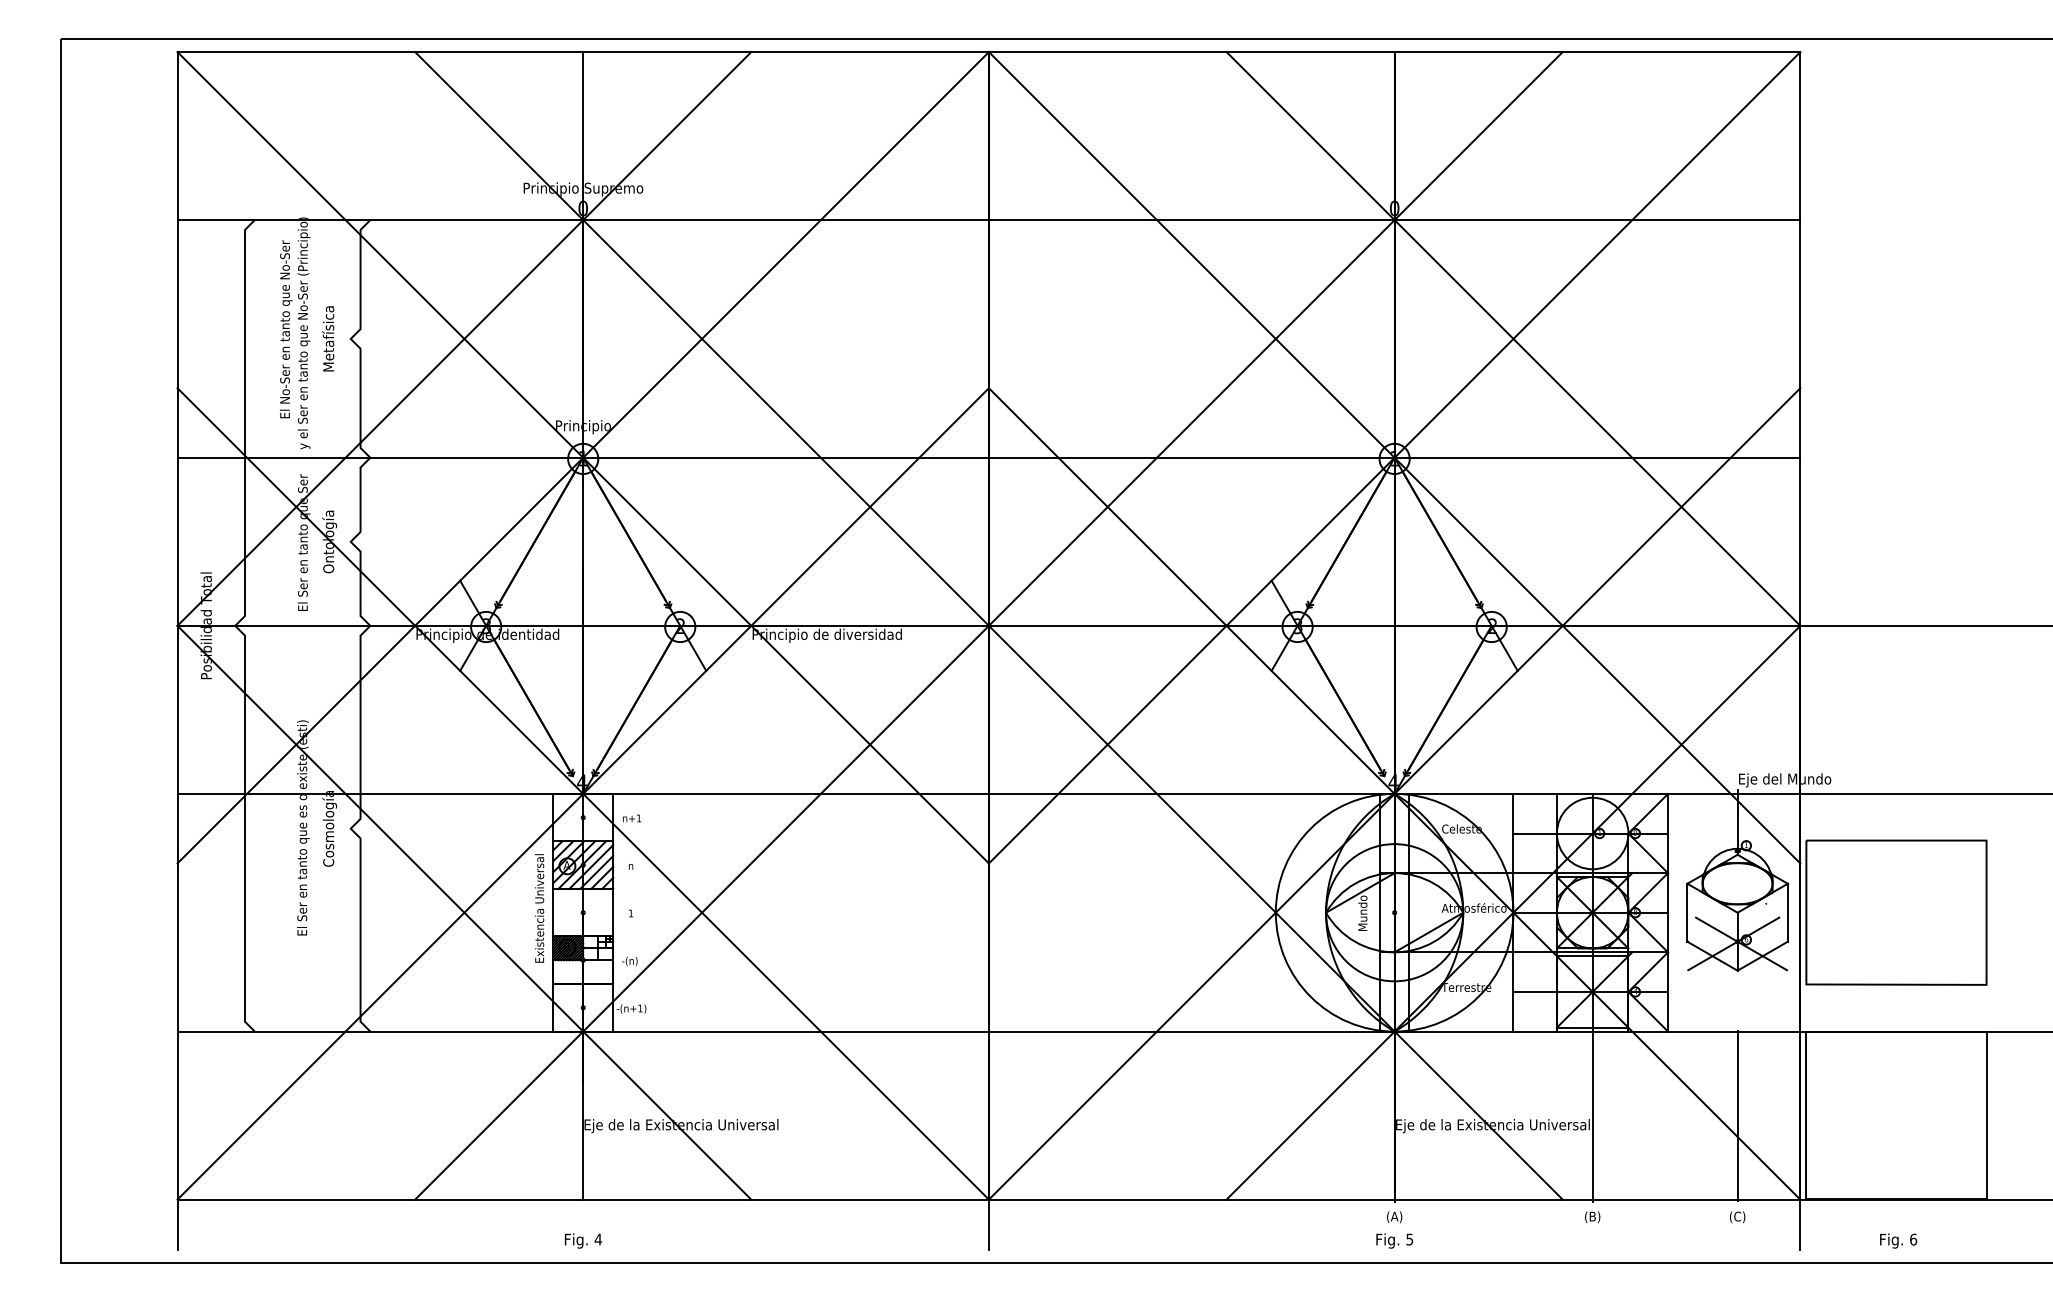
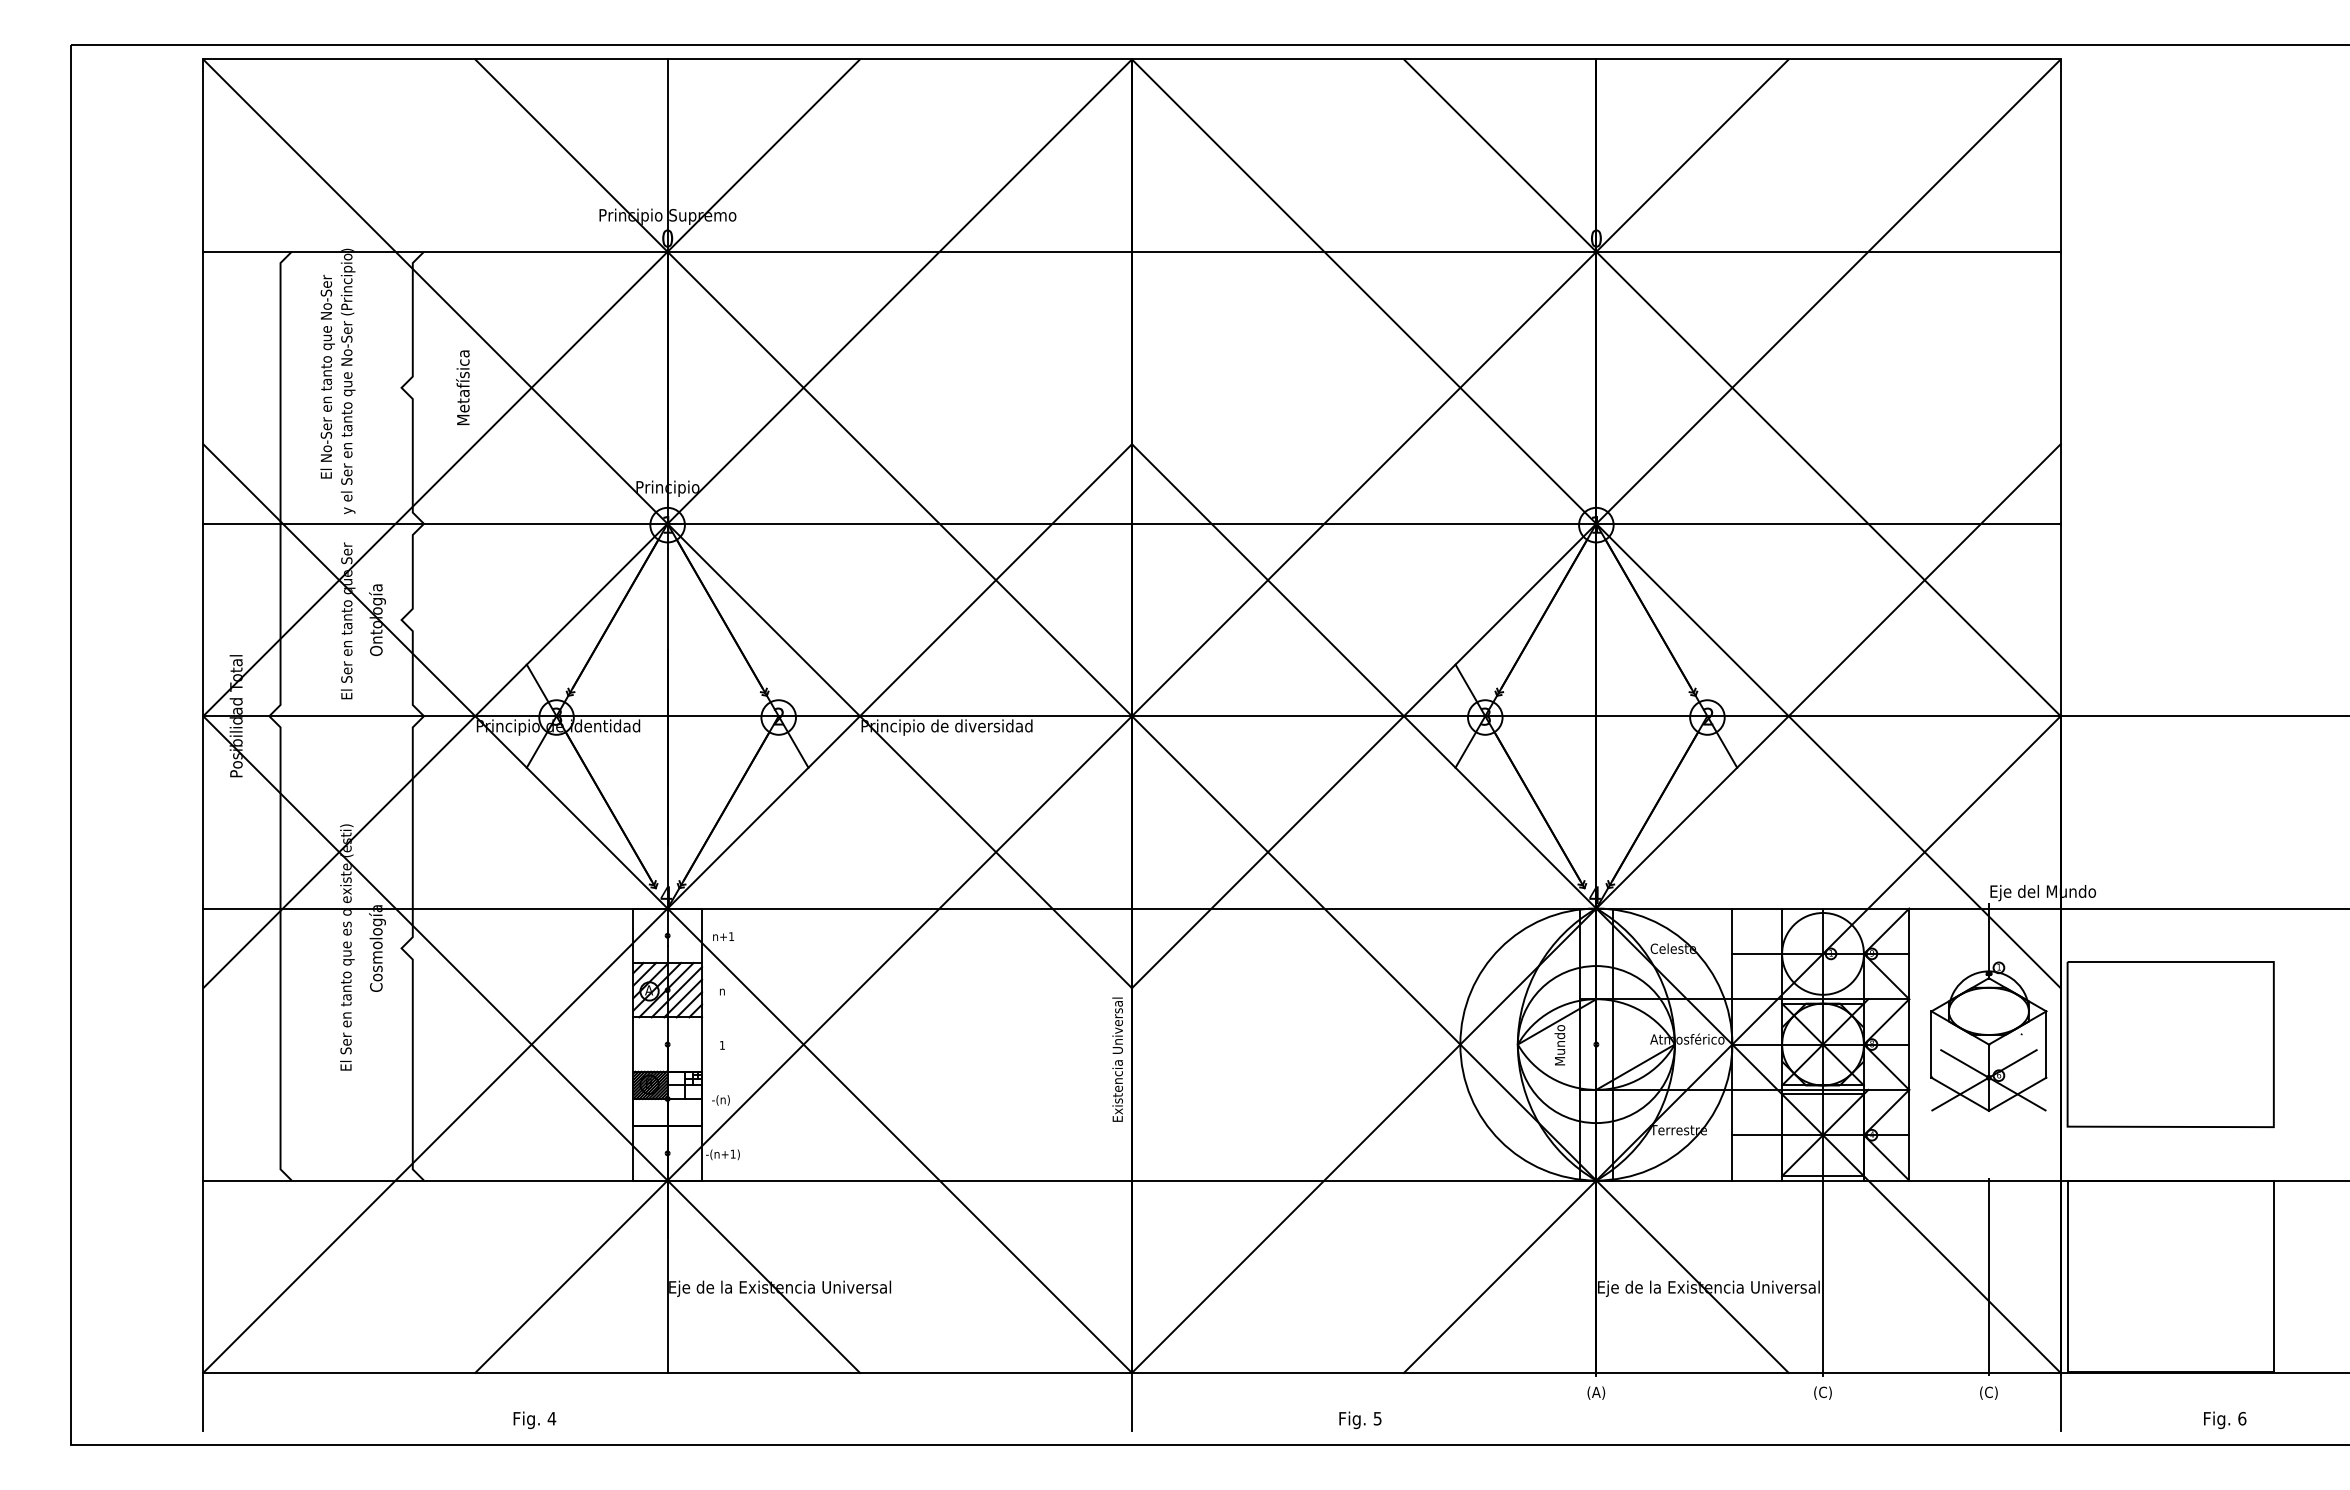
text: (327, 338) -> (462, 387), moved
text: (539, 908) -> (1117, 1059), moved
text: (1592, 1216) -> (1822, 1392), (B) -> (C)
text: (1898, 1240) -> (2225, 1419), moved
text: (583, 1241) -> (534, 1420), moved
text: (1394, 1241) -> (1360, 1420), moved

